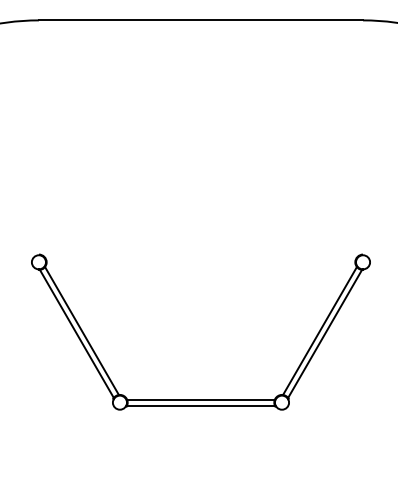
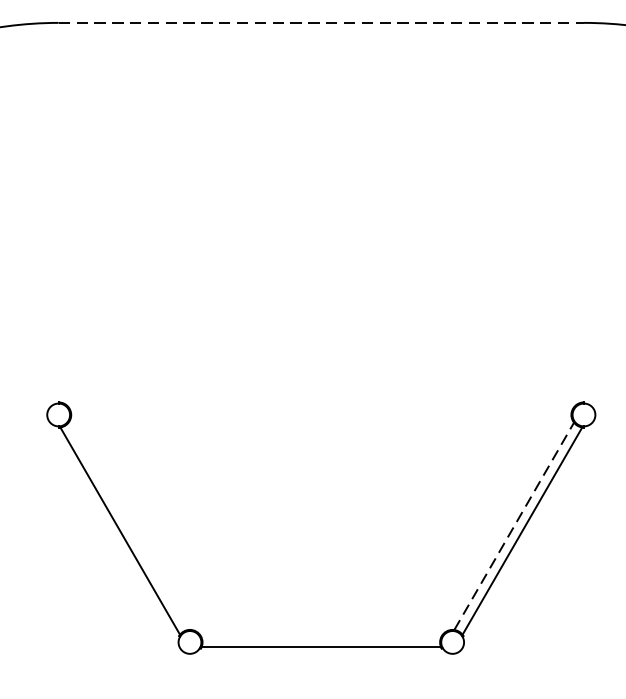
line: (201, 20) -> (322, 23), solid -> dashed
line: (81, 330) -> (127, 525), removed
line: (320, 331) -> (515, 527), solid -> dashed
line: (200, 399) -> (320, 637), removed

